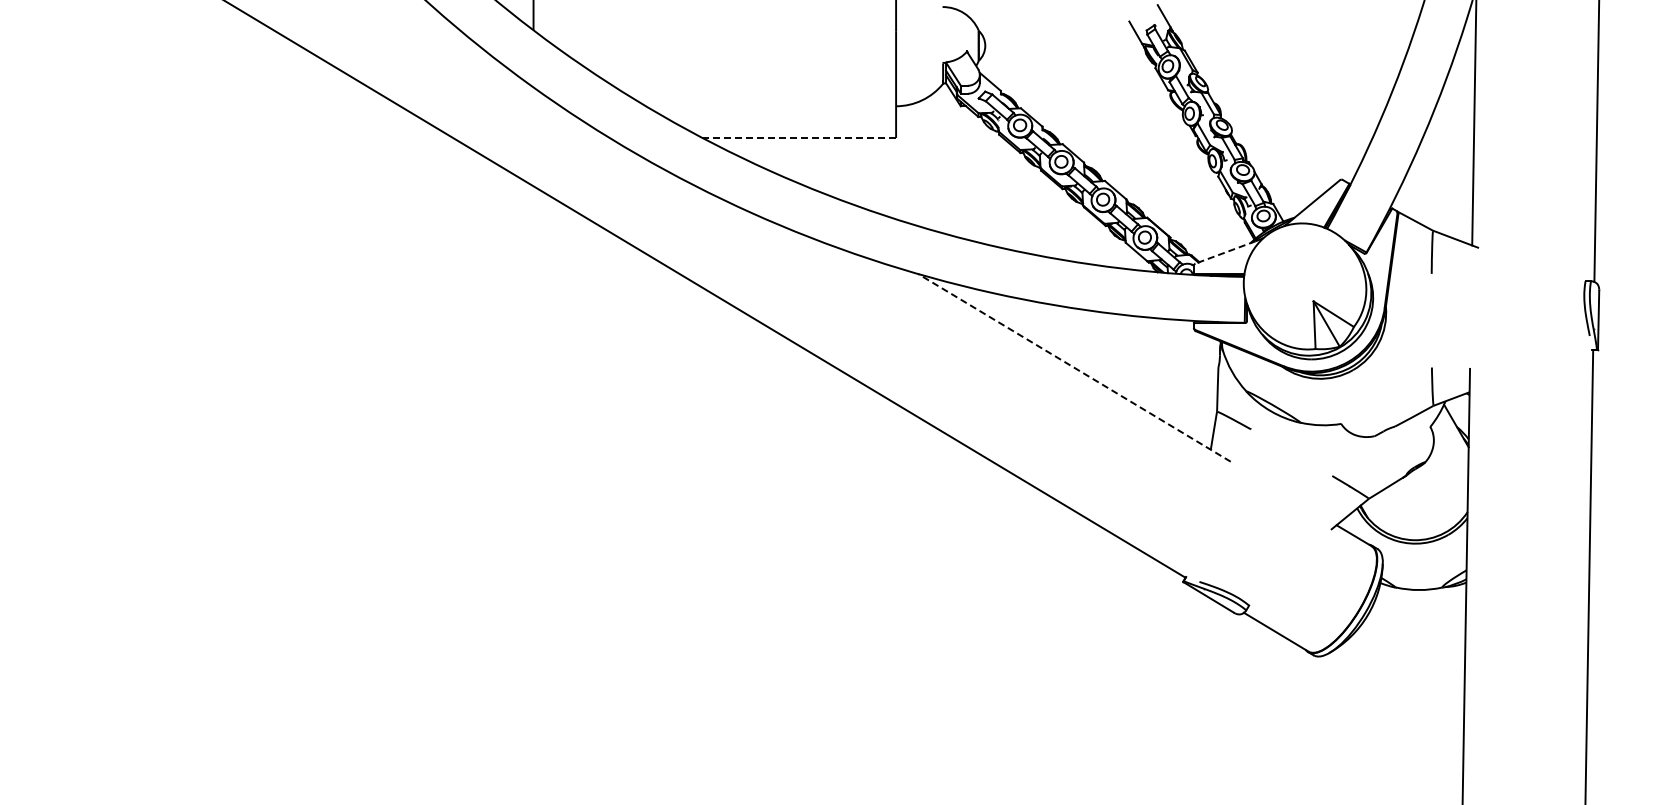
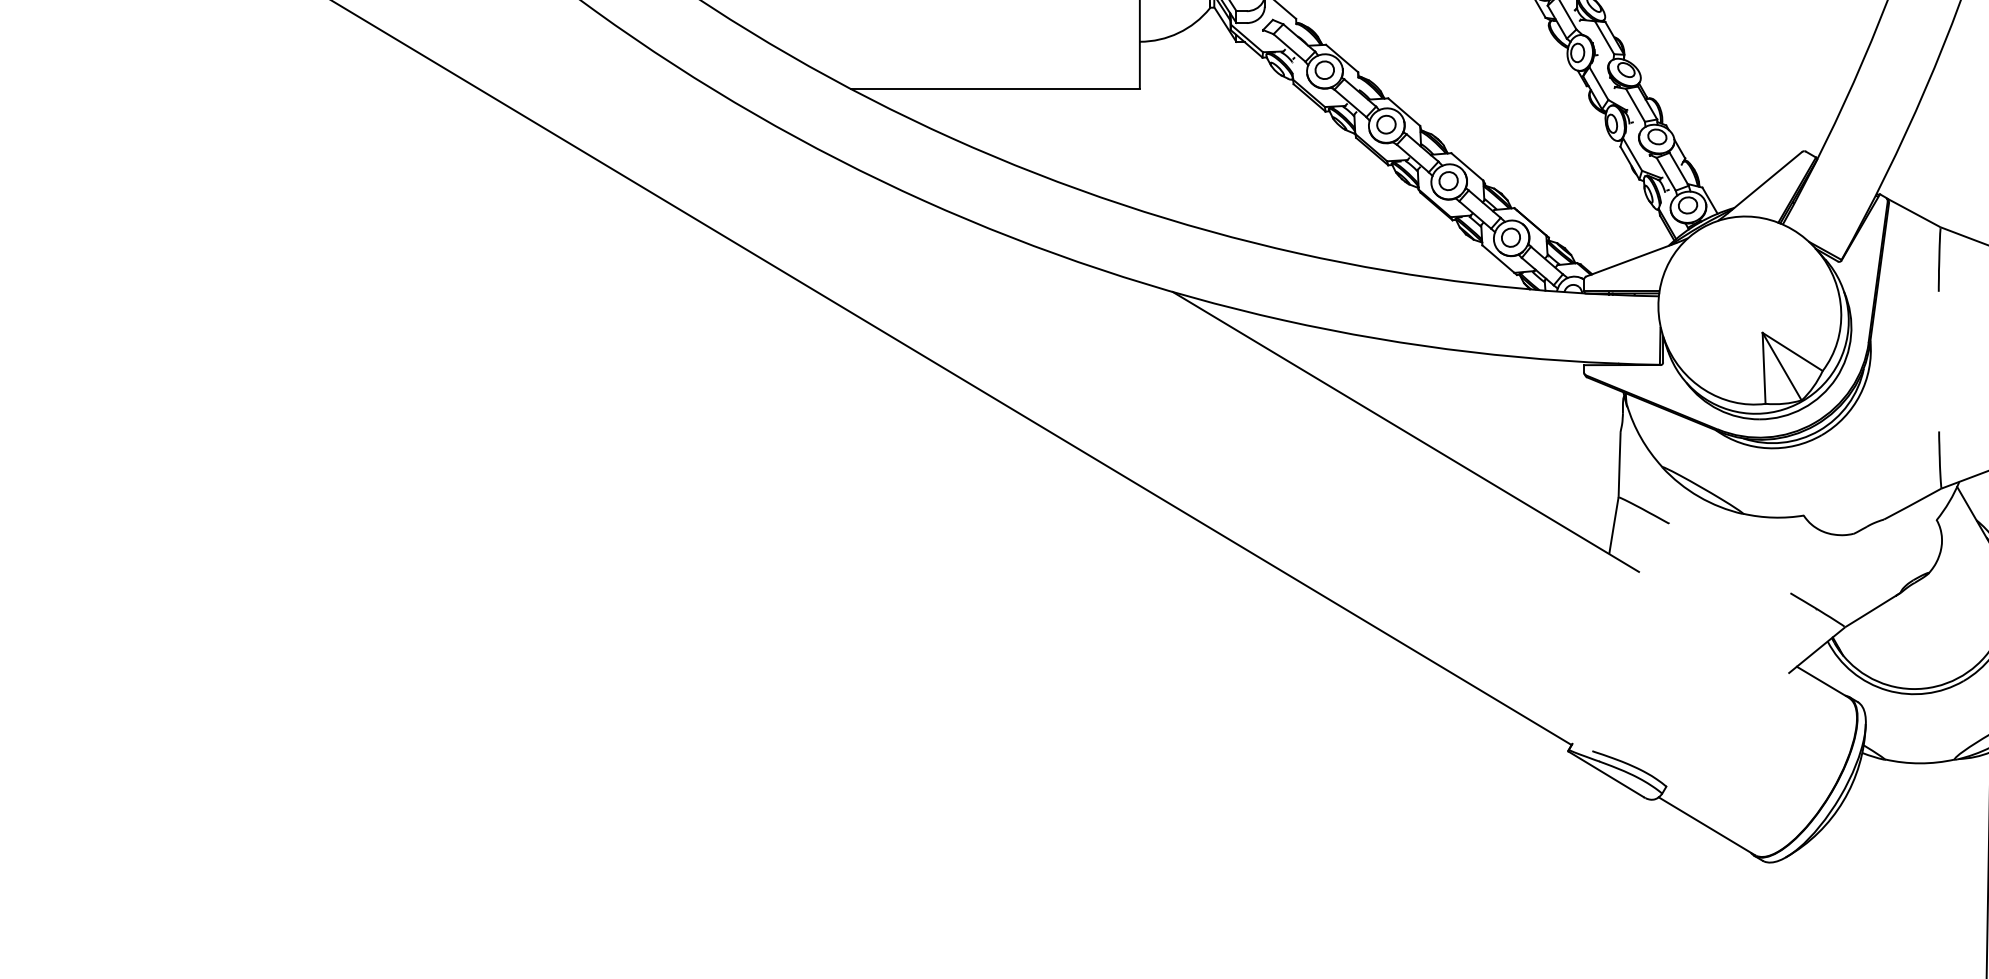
line: (799, 137) -> (995, 88), dashed -> solid
line: (1225, 252) -> (1631, 259), dashed -> solid
line: (1074, 367) -> (1405, 431), dashed -> solid

